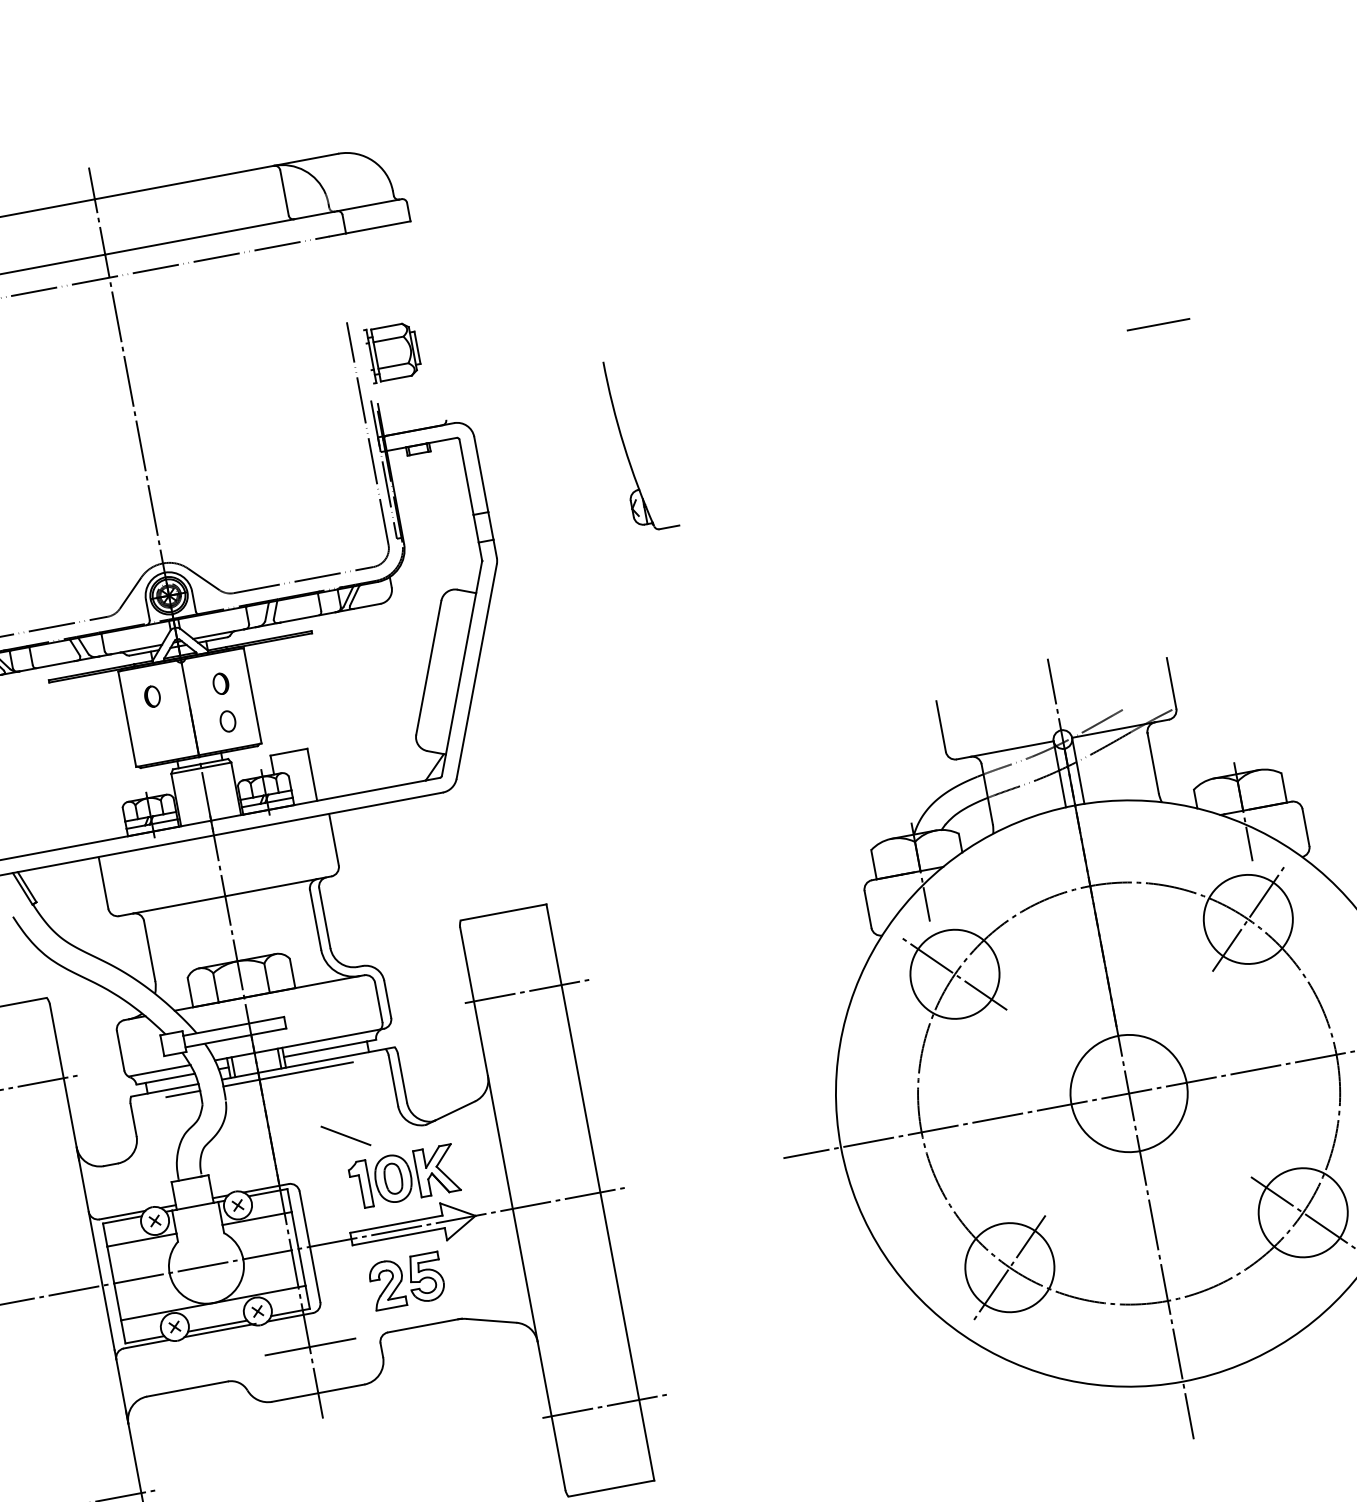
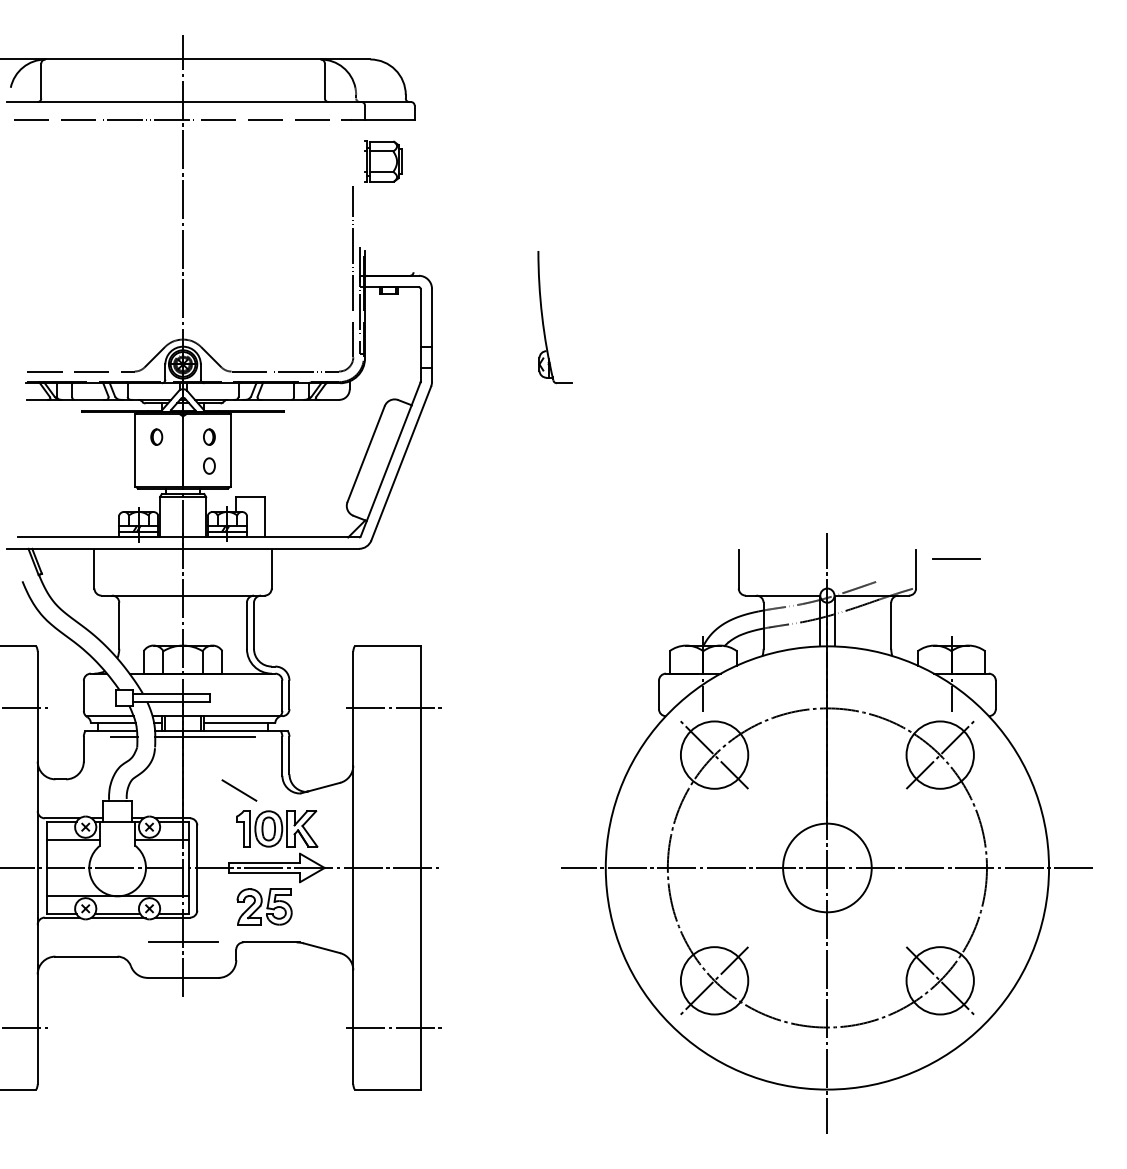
line: (1158, 324) -> (956, 558), moved
part: (393, 352) -> (383, 161), moved

